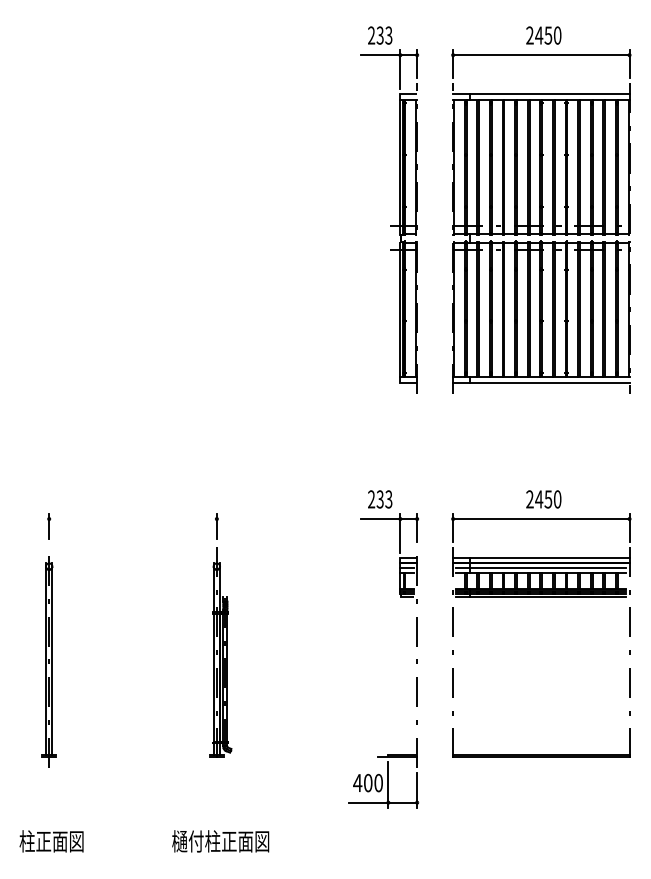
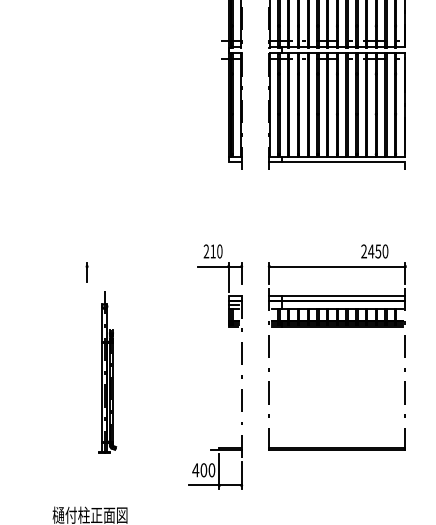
text: (384, 499) -> (216, 251), 233 -> 210
text: (543, 499) -> (374, 251), moved
line: (541, 568) -> (337, 304), removed
part: (220, 652) -> (107, 372), moved

